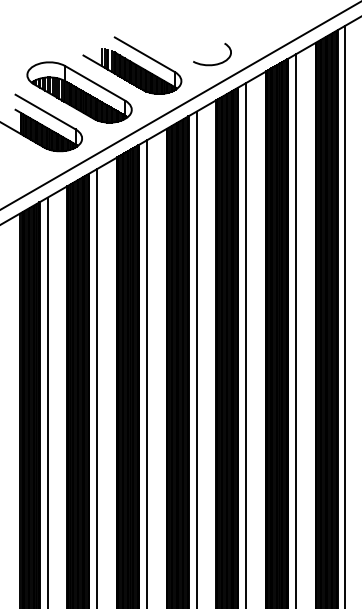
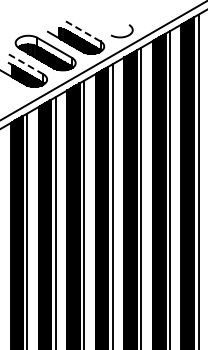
line: (145, 54) -> (83, 31), solid -> dashed
line: (46, 112) -> (26, 64), solid -> dashed

